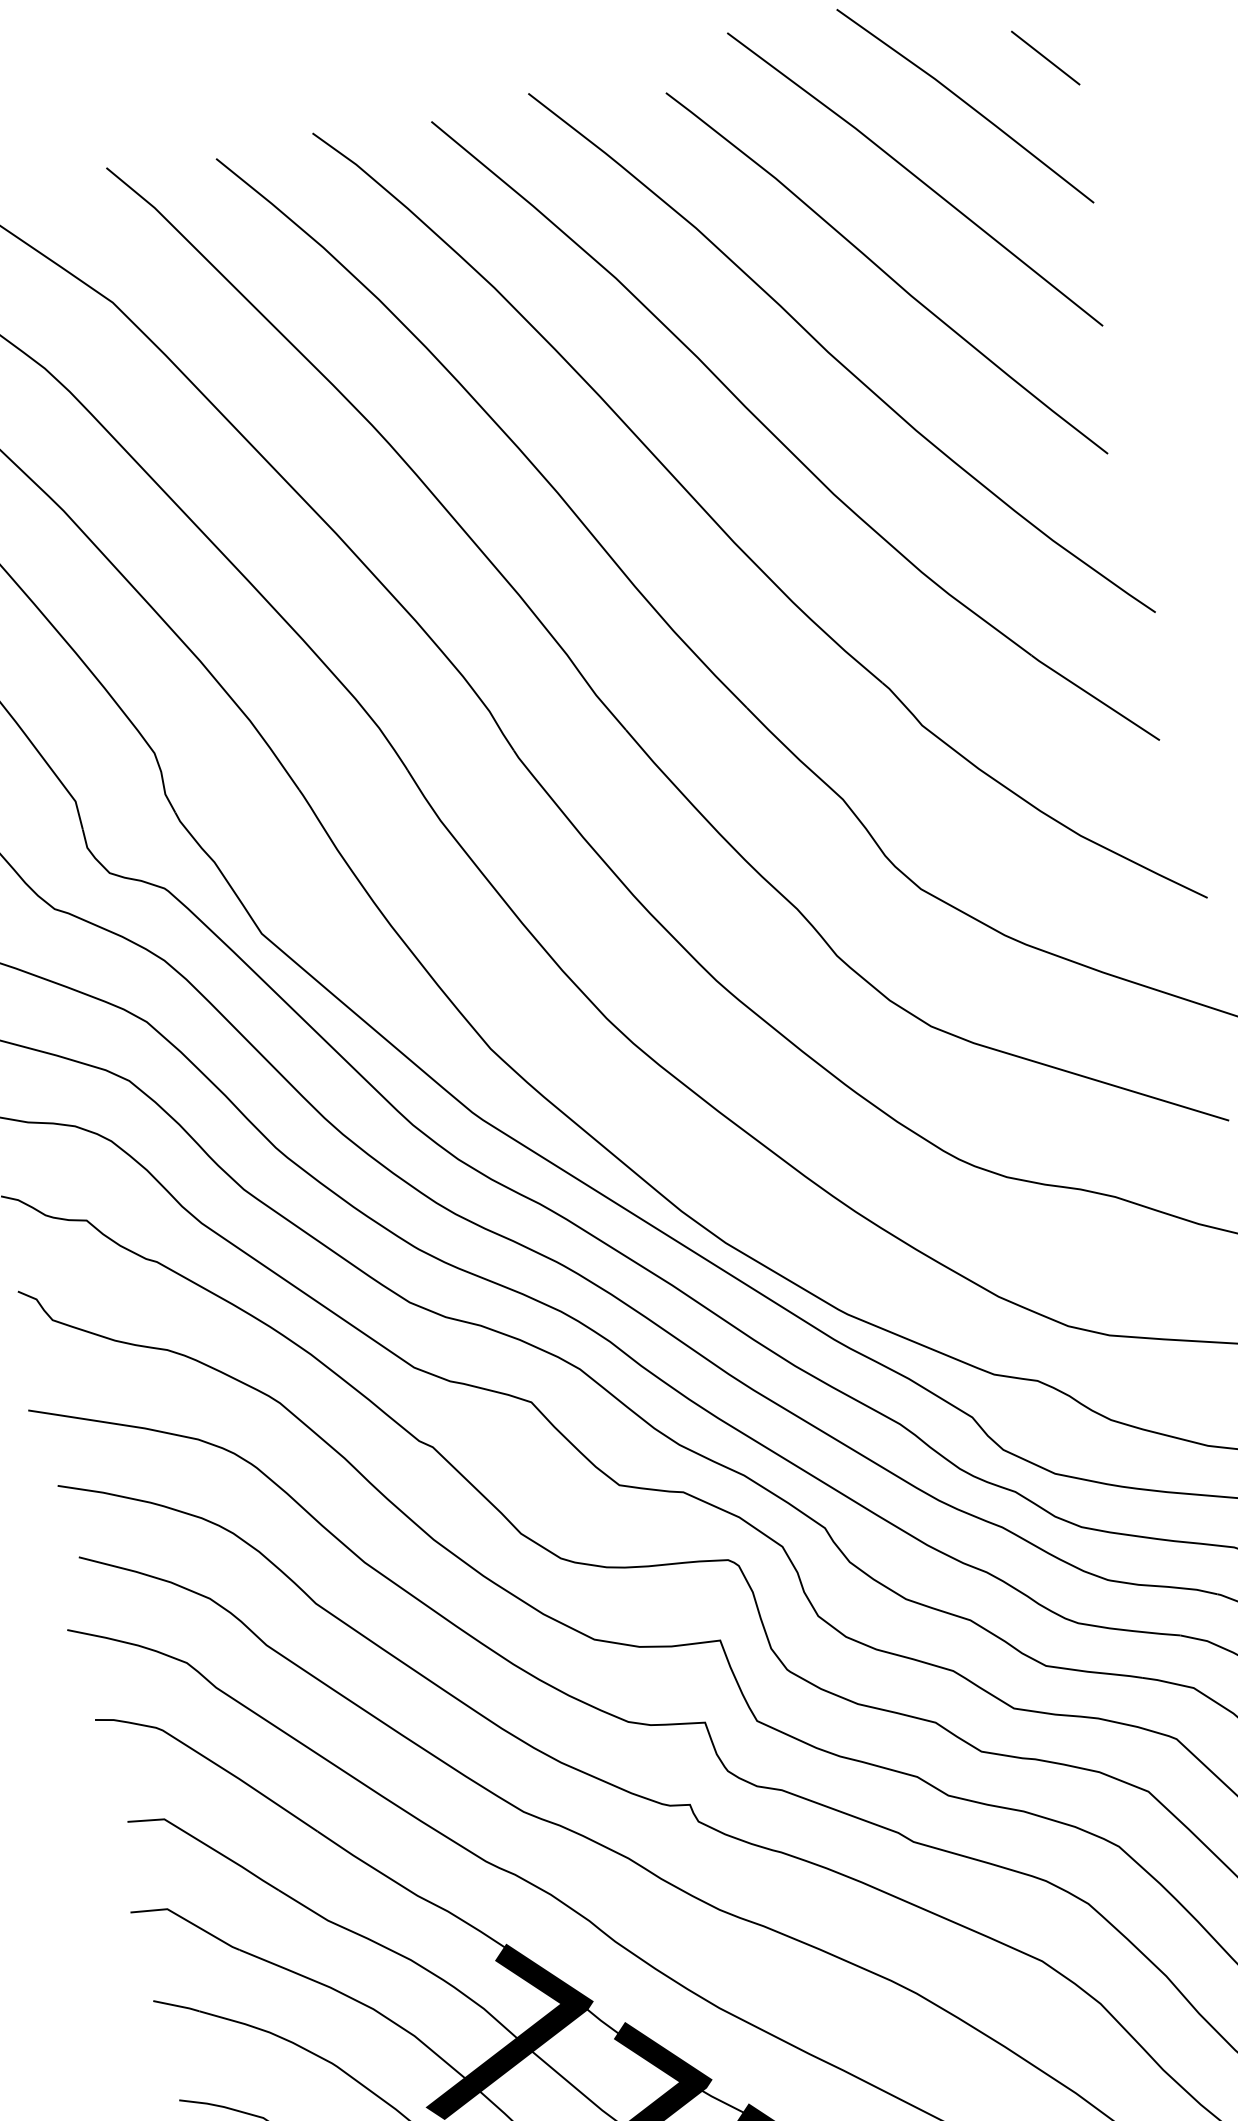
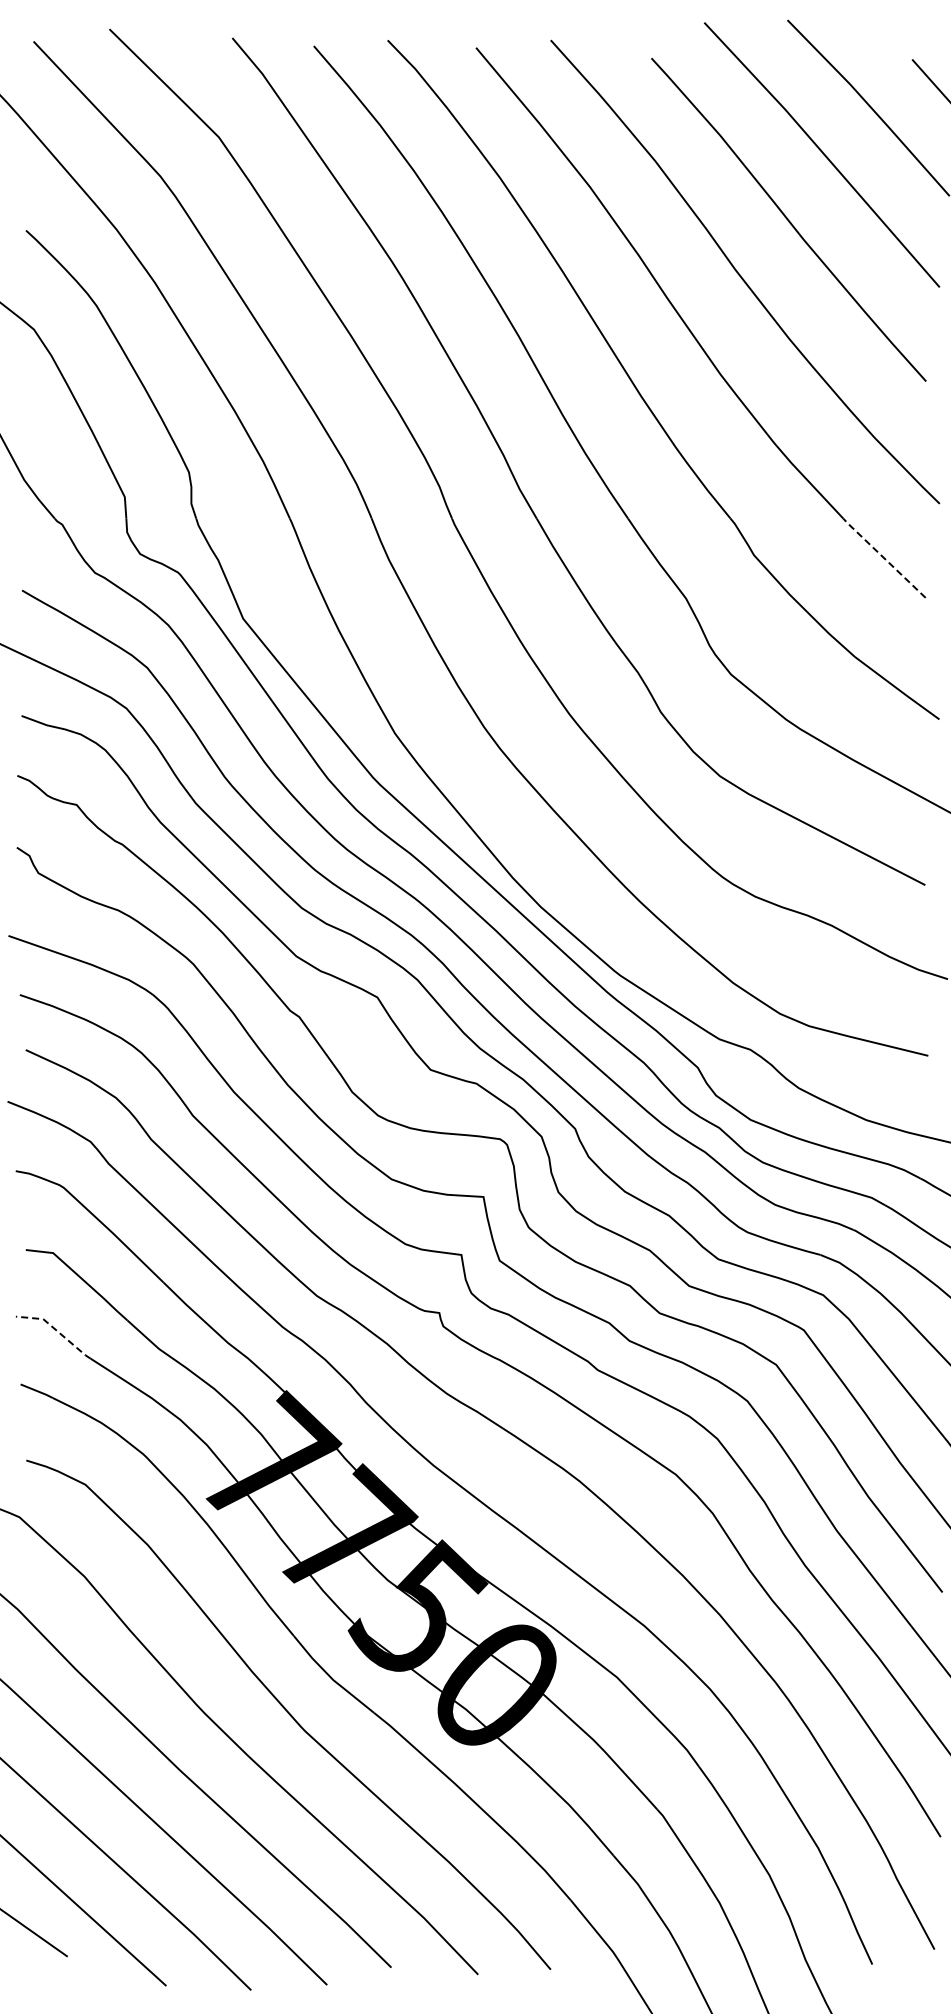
line: (1094, 698) -> (883, 558), solid -> dashed
line: (187, 1920) -> (56, 1330), solid -> dashed

